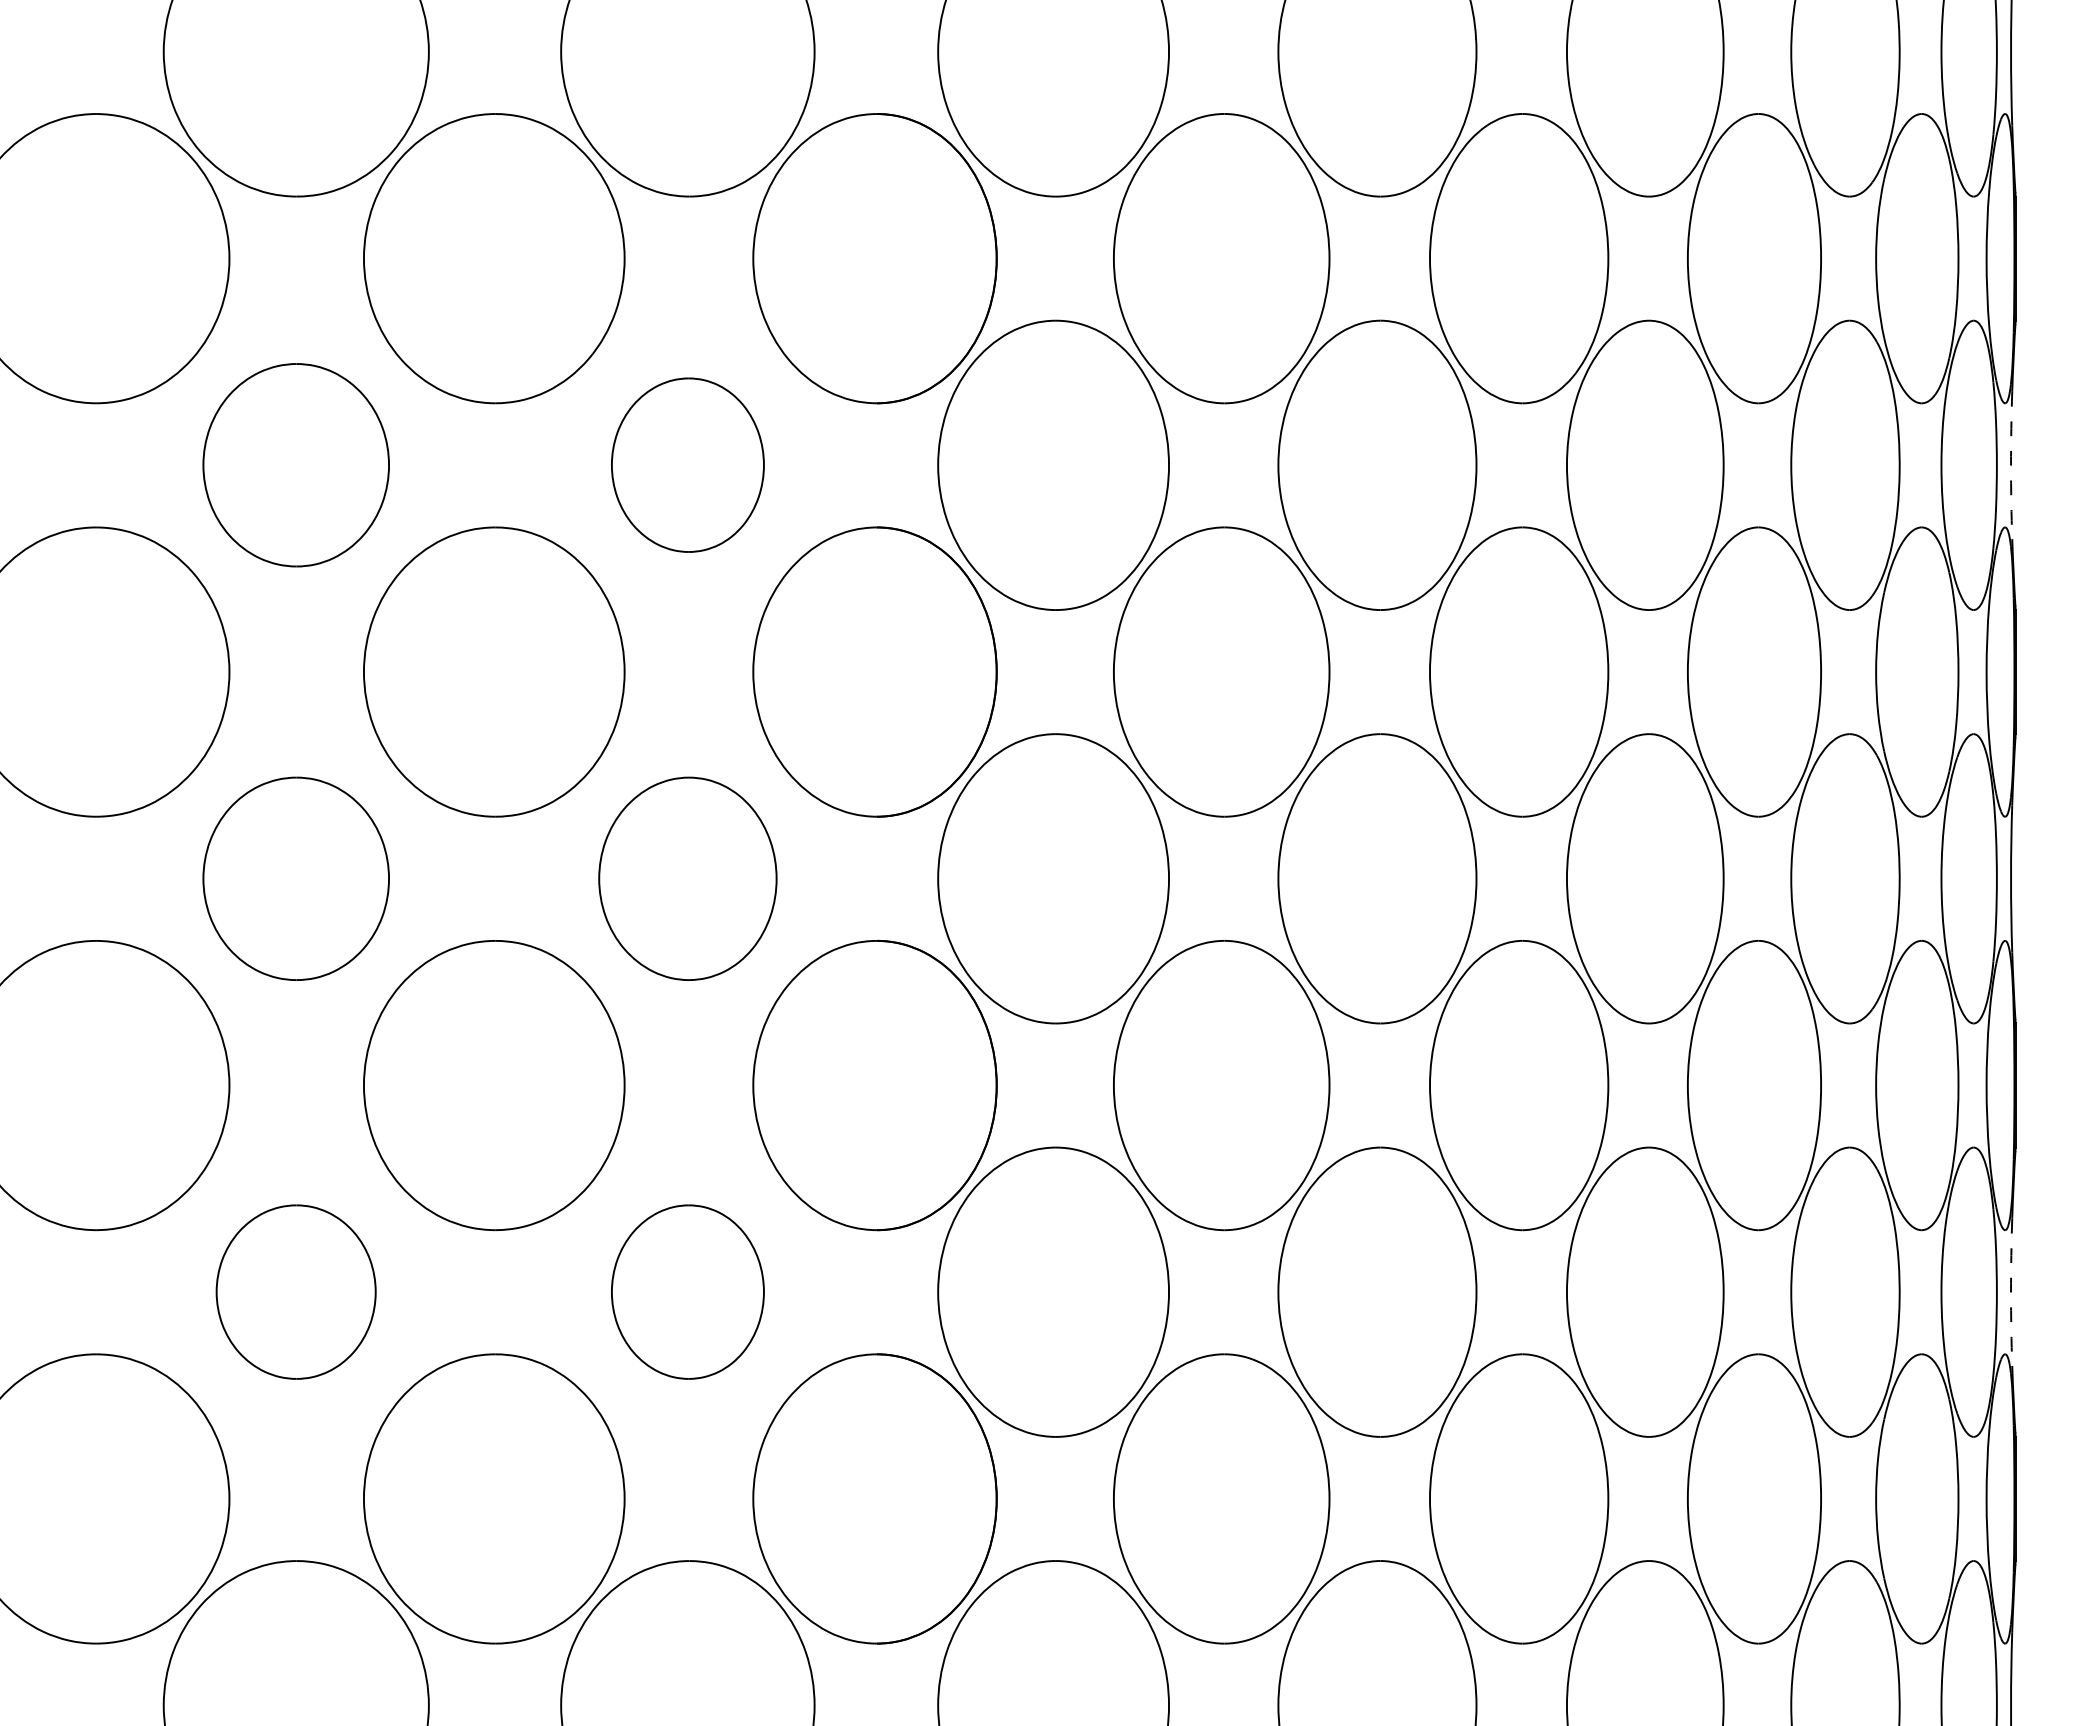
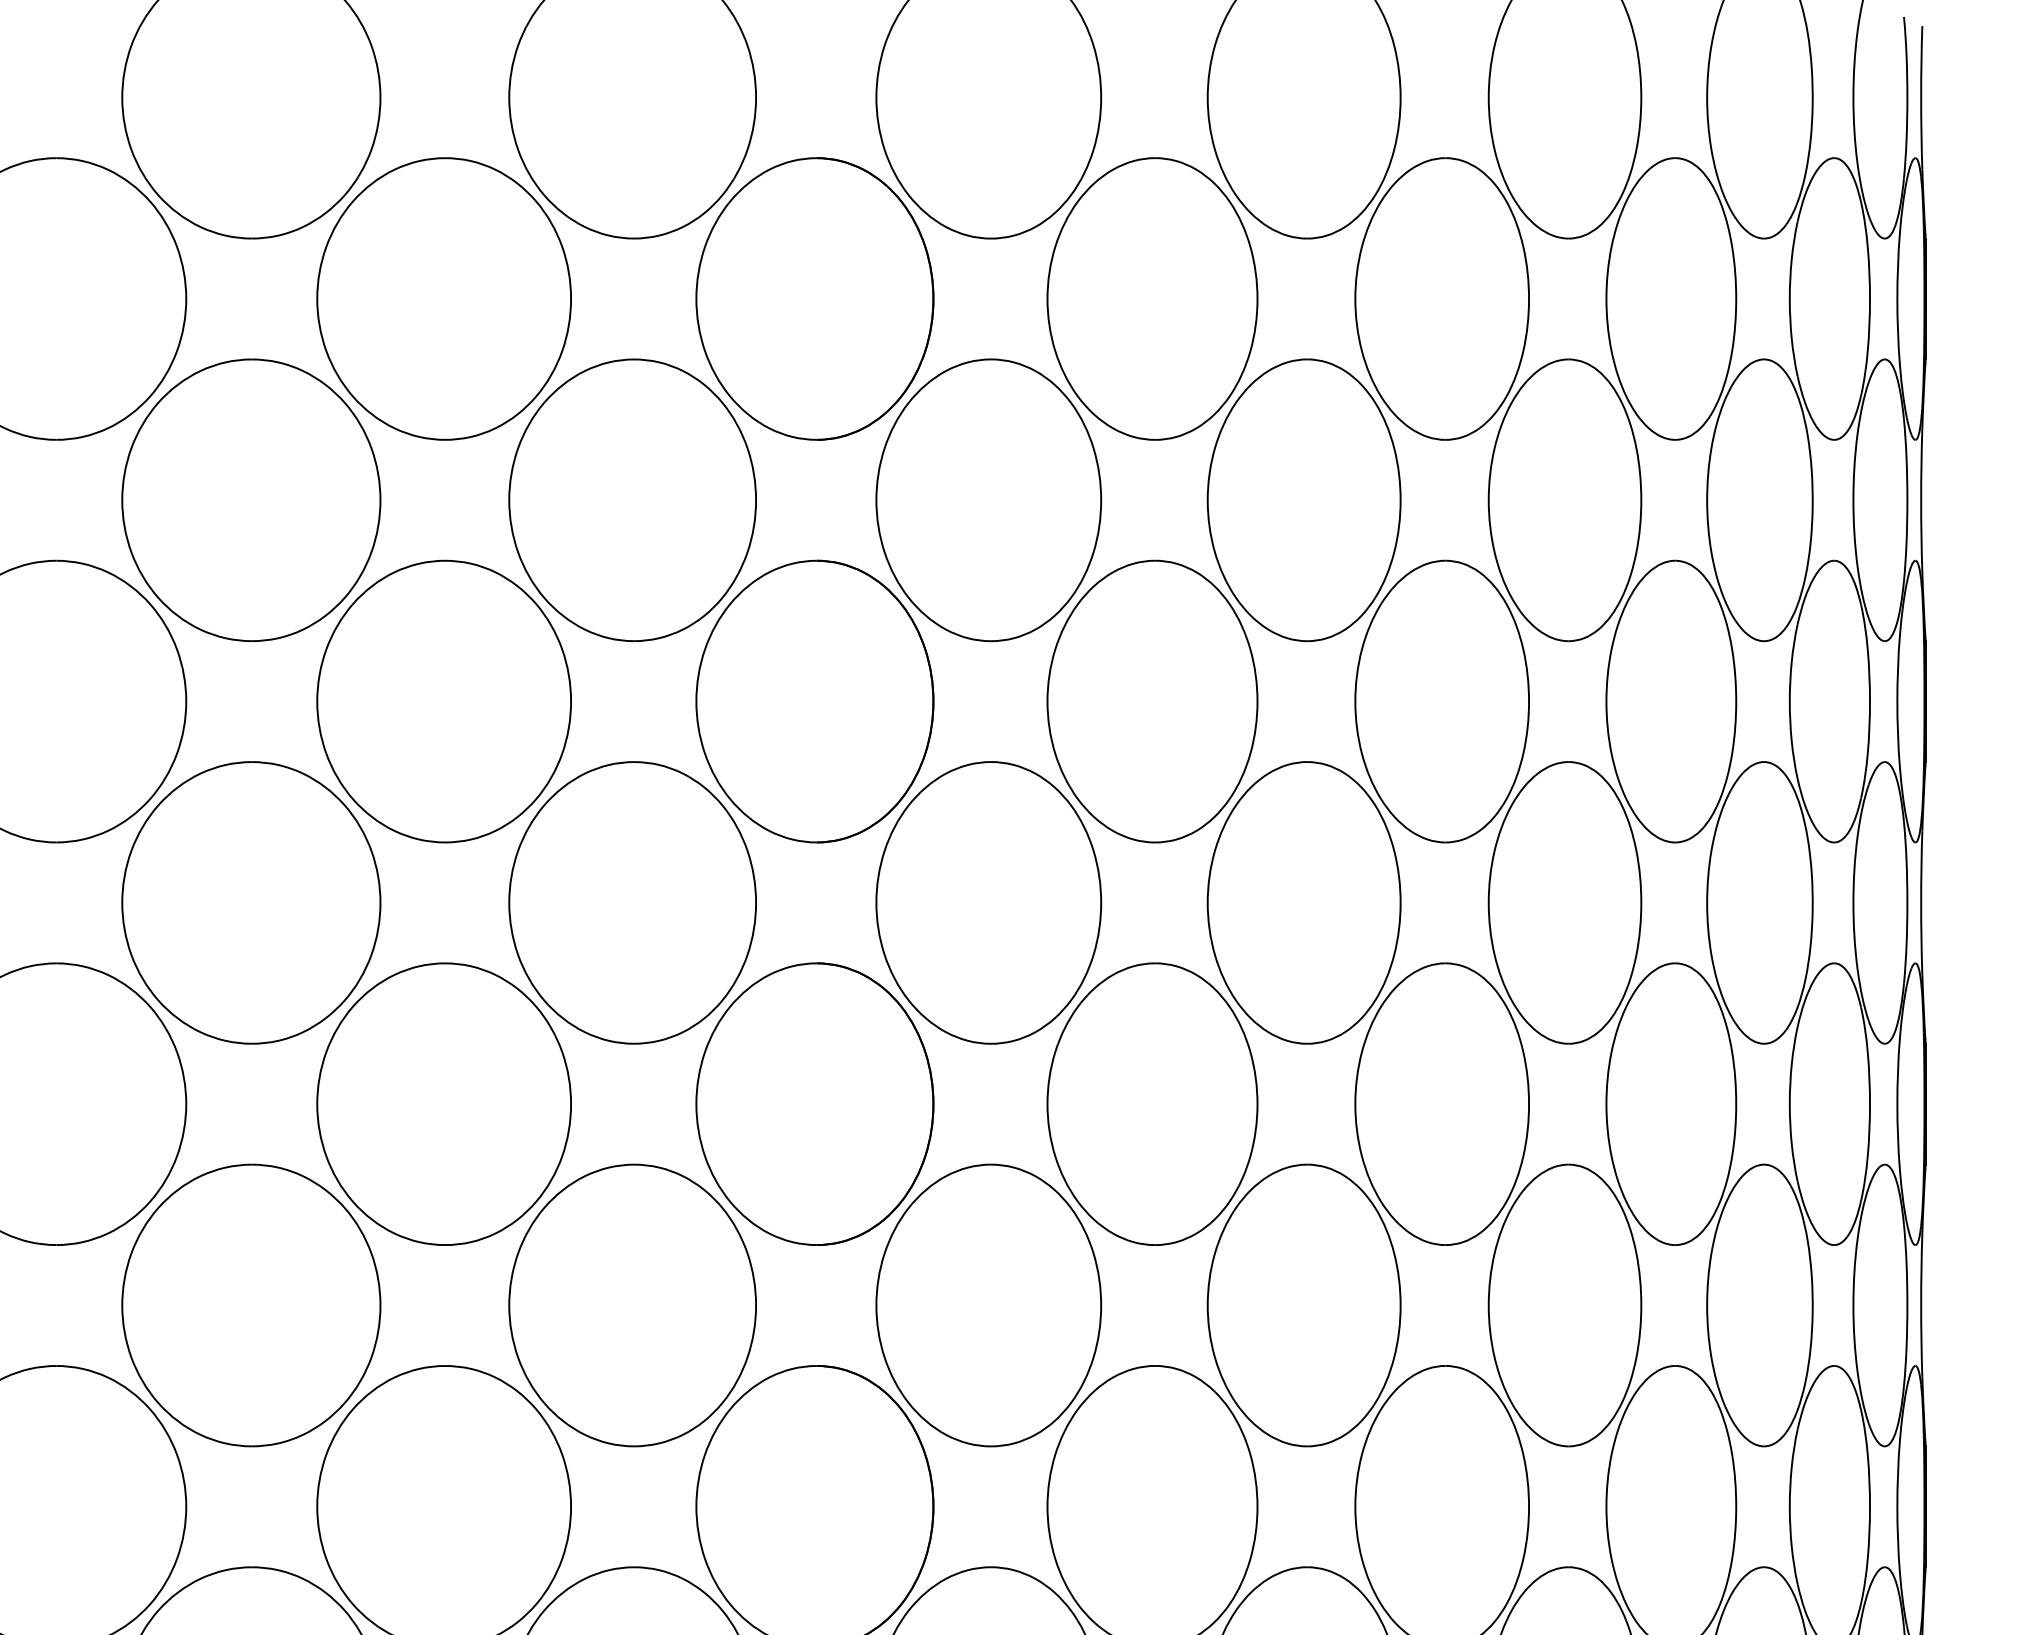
part: (295, 464) -> (250, 499), size x1.43
part: (687, 464) -> (632, 499), size x1.67
arc: (2011, 465) -> (1921, 500), dashed -> solid
part: (295, 878) -> (250, 902), size x1.43
part: (687, 878) -> (632, 902), size x1.43
part: (295, 1291) -> (250, 1304), size x1.67
part: (687, 1291) -> (632, 1304), size x1.67
arc: (2011, 1292) -> (1921, 1305), dashed -> solid

